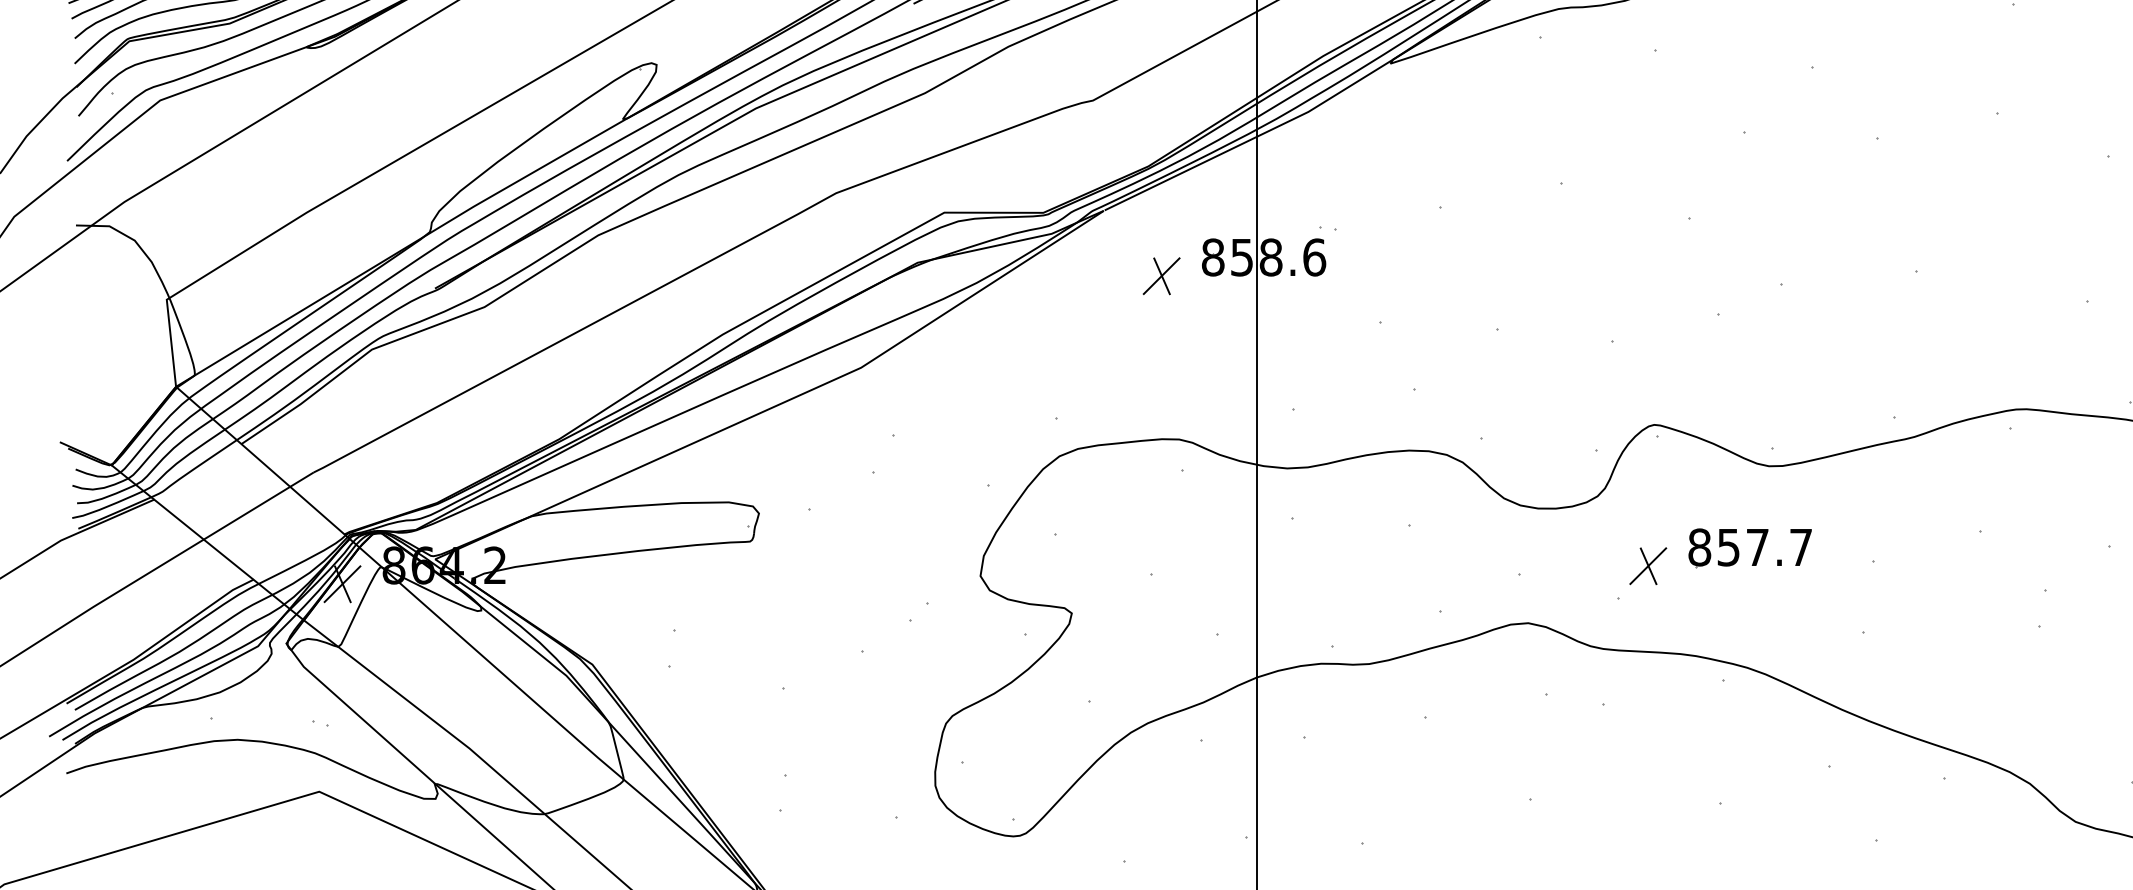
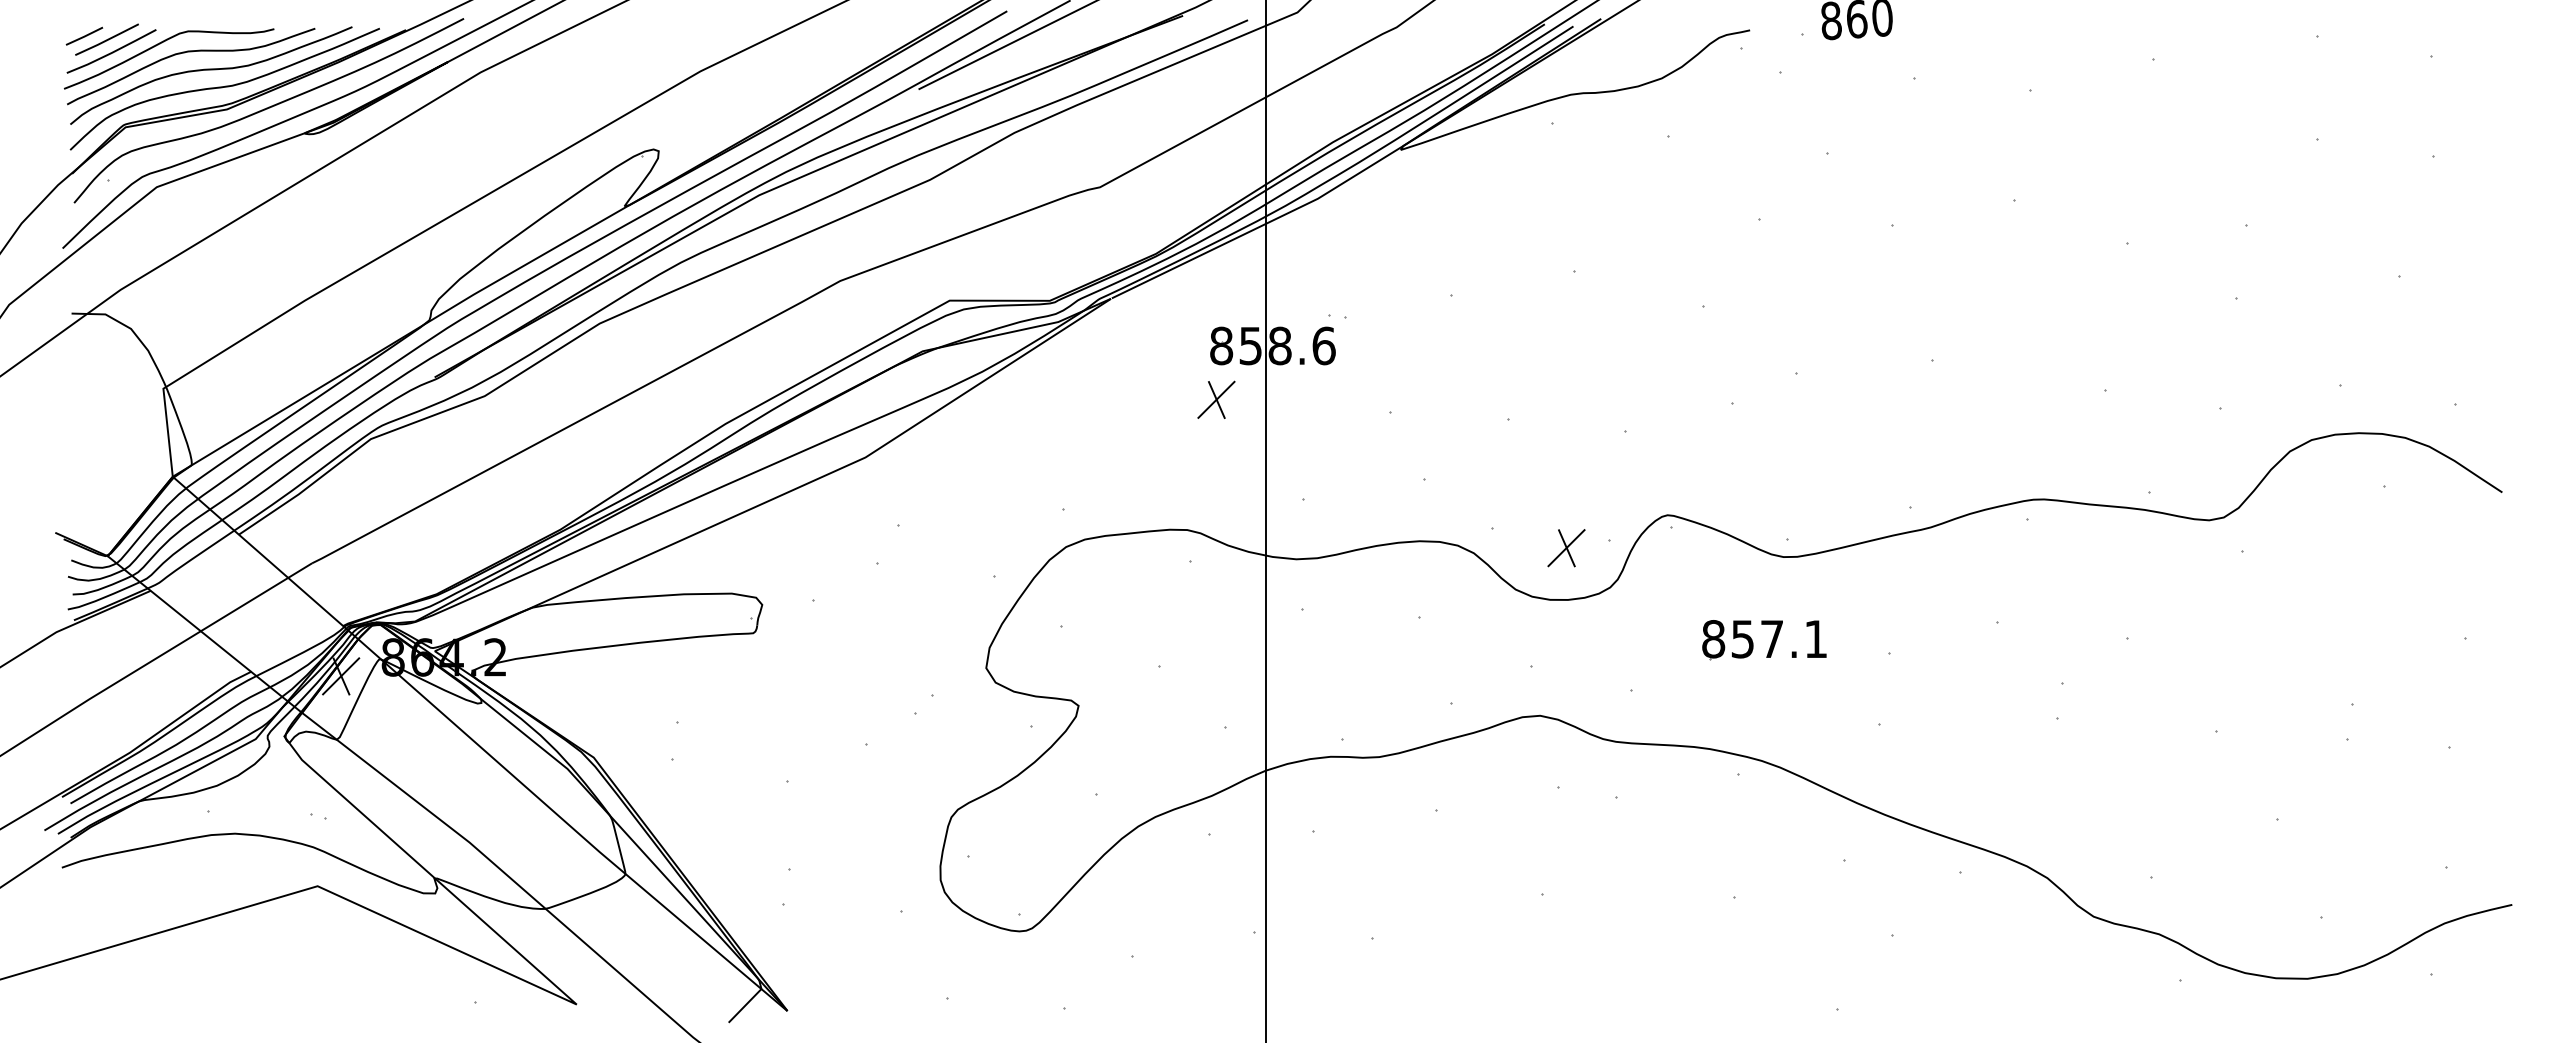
part: (1161, 275) -> (1216, 399), moved
text: (1800, 546) -> (1815, 638), 857.7 -> 857.1
part: (1648, 566) -> (1566, 548), moved

